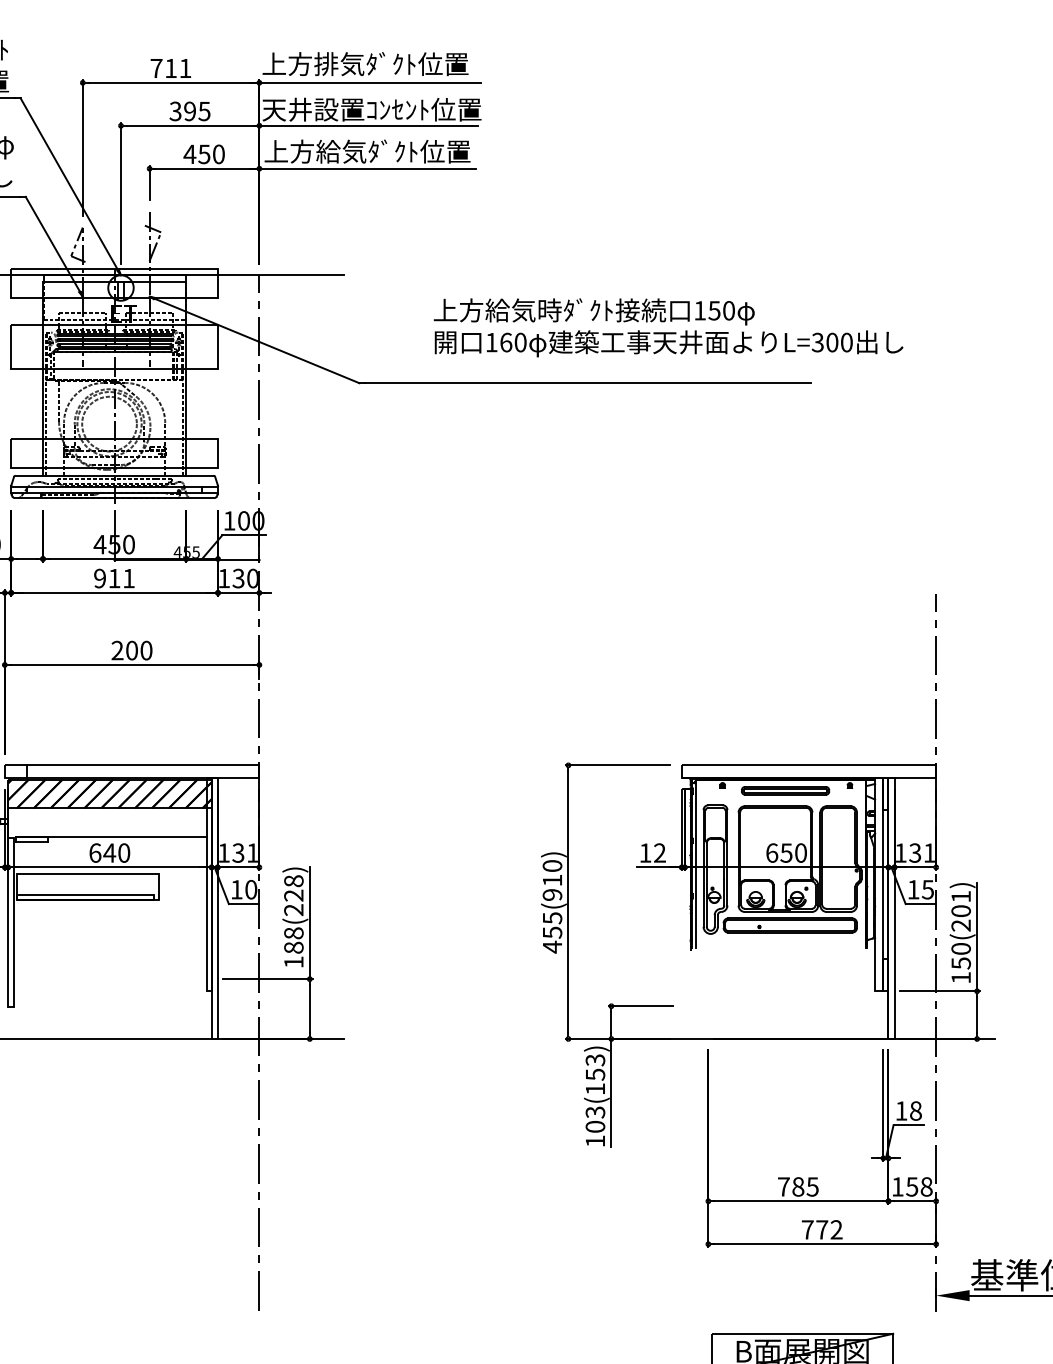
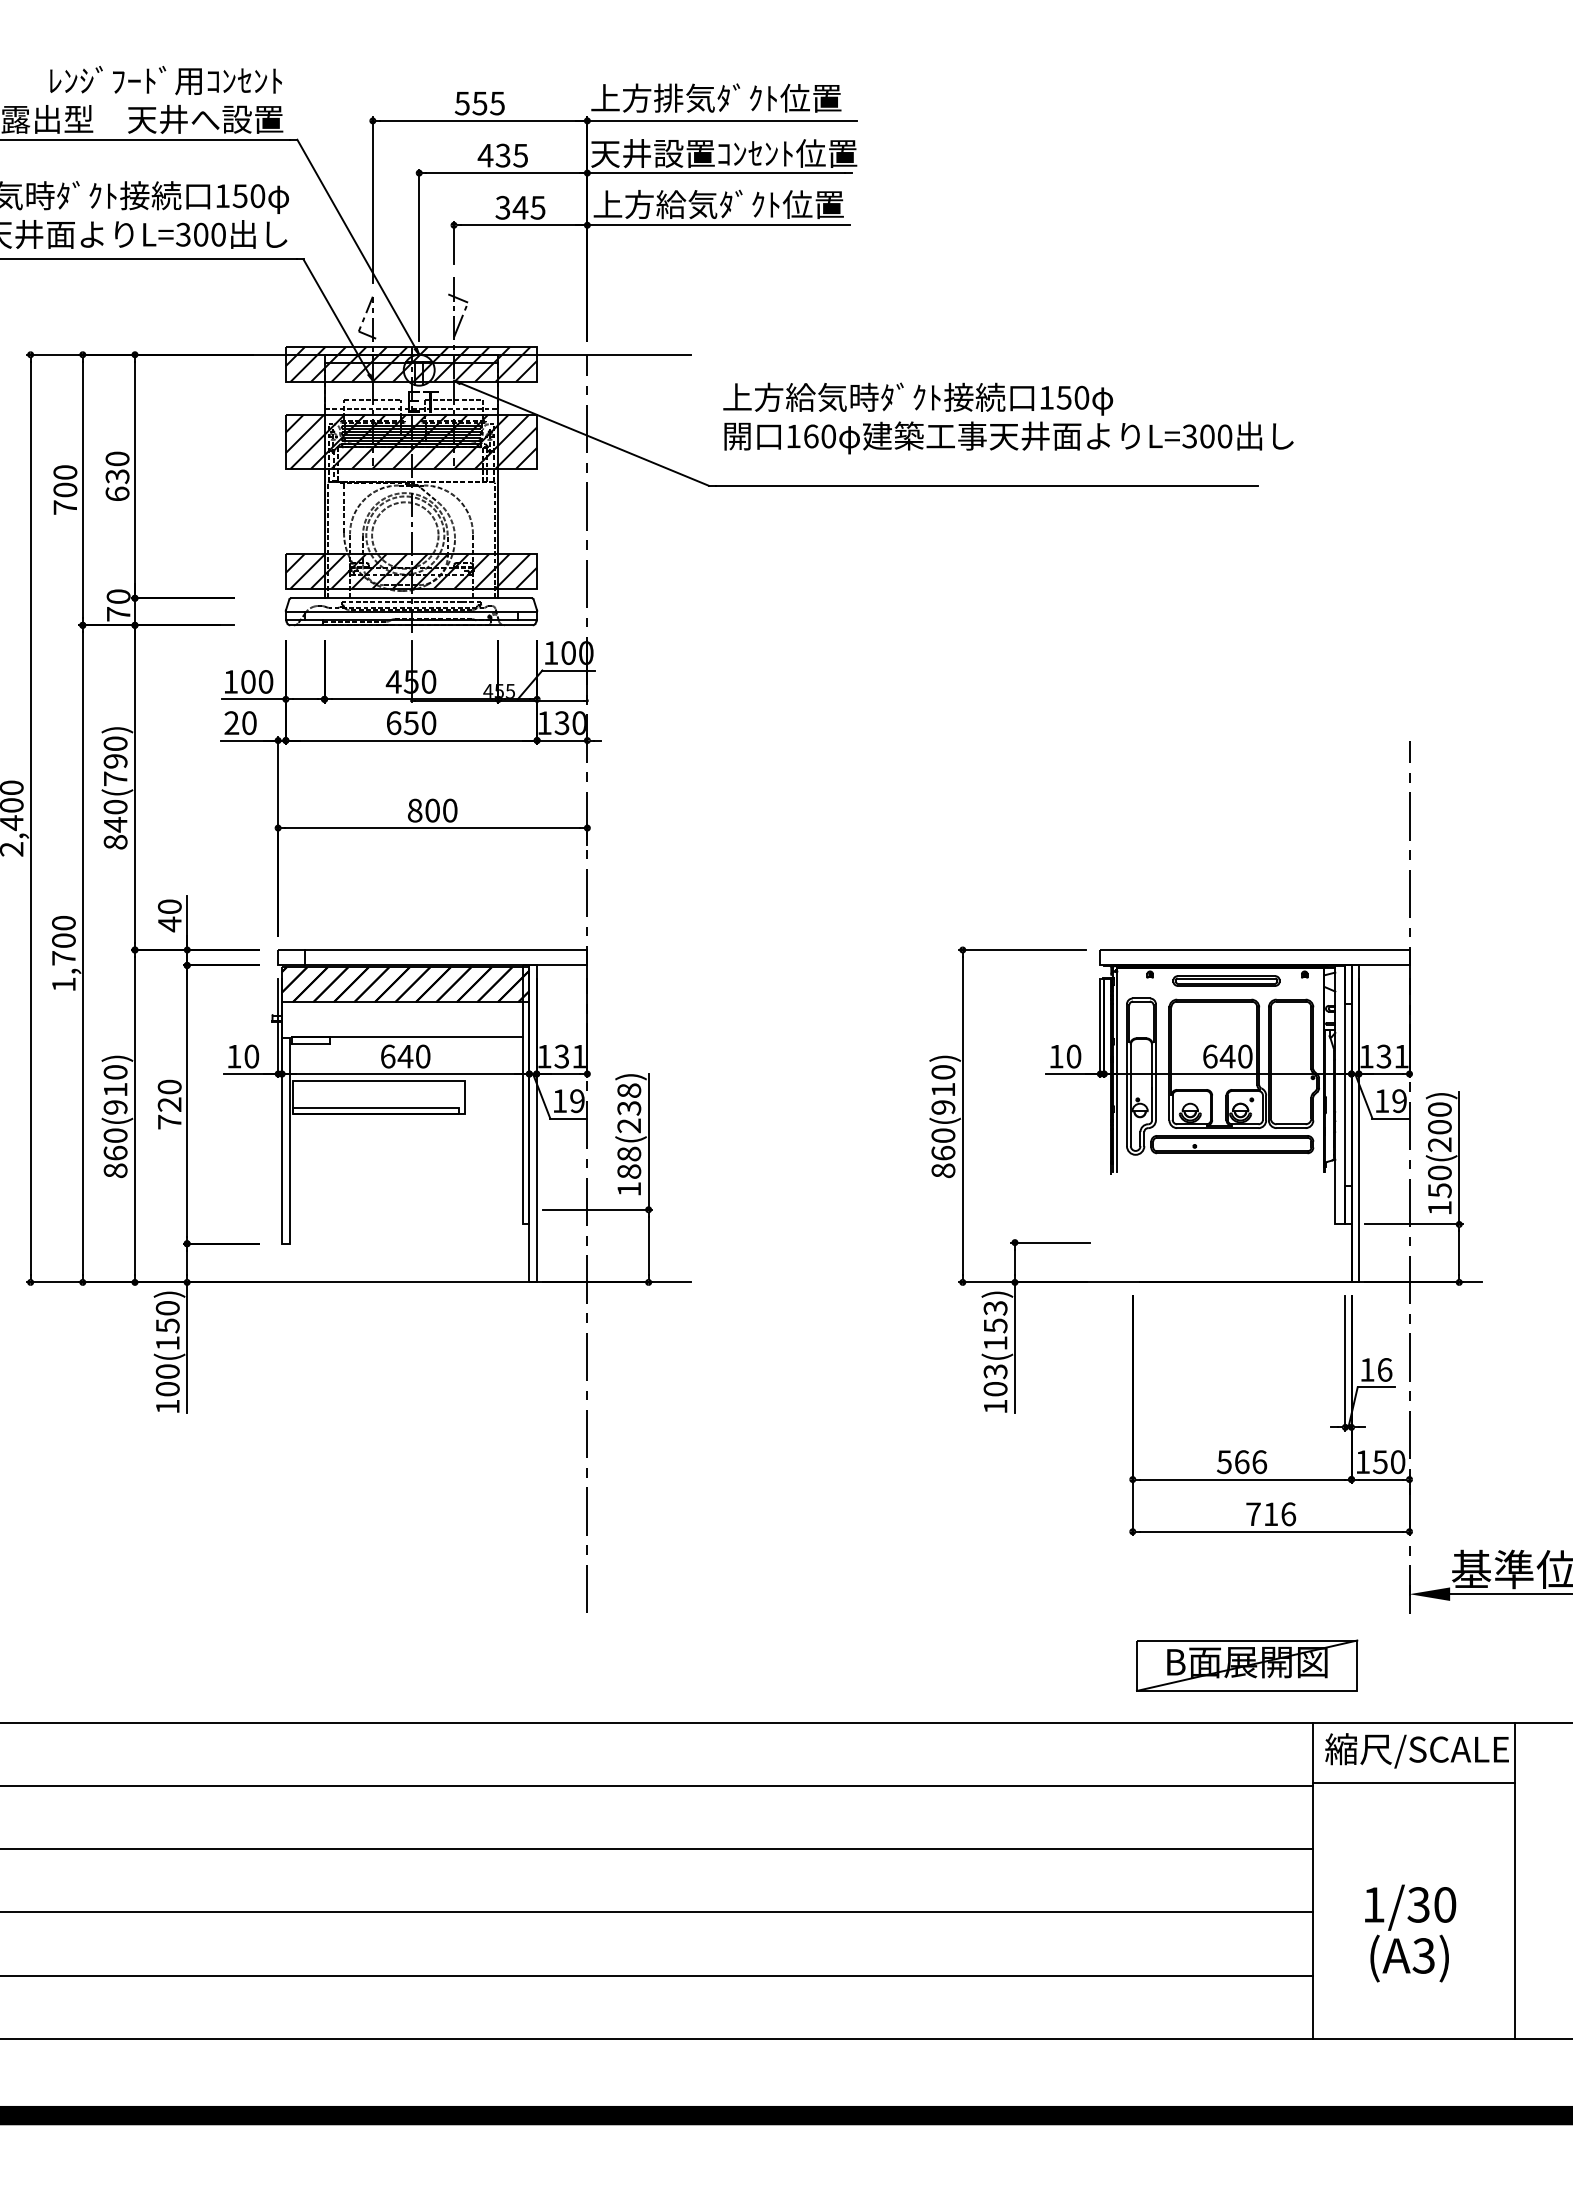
text: (170, 68) -> (479, 103), 711 -> 555
text: (182, 111) -> (493, 155), 395 -> 435
text: (204, 154) -> (520, 207), 450 -> 345
hatch: (114, 283) -> (411, 364), added
text: (668, 327) -> (1008, 418), moved
hatch: (114, 346) -> (411, 441), added
hatch: (114, 452) -> (411, 570), added
text: (114, 578) -> (411, 723), 911 -> 650
text: (117, 650) -> (414, 810), 200 -> 800
text: (659, 853) -> (1073, 1056), 12 -> 10
text: (786, 853) -> (1227, 1056), 650 -> 640
text: (927, 889) -> (1399, 1100), 15 -> 19
text: (251, 890) -> (577, 1101), 10 -> 19
text: (294, 895) -> (629, 1108), 188(228) -> 188(238)
text: (960, 896) -> (1439, 1109), 150(201) -> 150(200)
text: (552, 932) -> (943, 1153), 455(910) -> 860(910)
text: (915, 1110) -> (1384, 1369), 18 -> 16
text: (798, 1187) -> (1242, 1462), 785 -> 566
text: (926, 1187) -> (1397, 1462), 158 -> 150
text: (829, 1230) -> (1280, 1514), 772 -> 716

